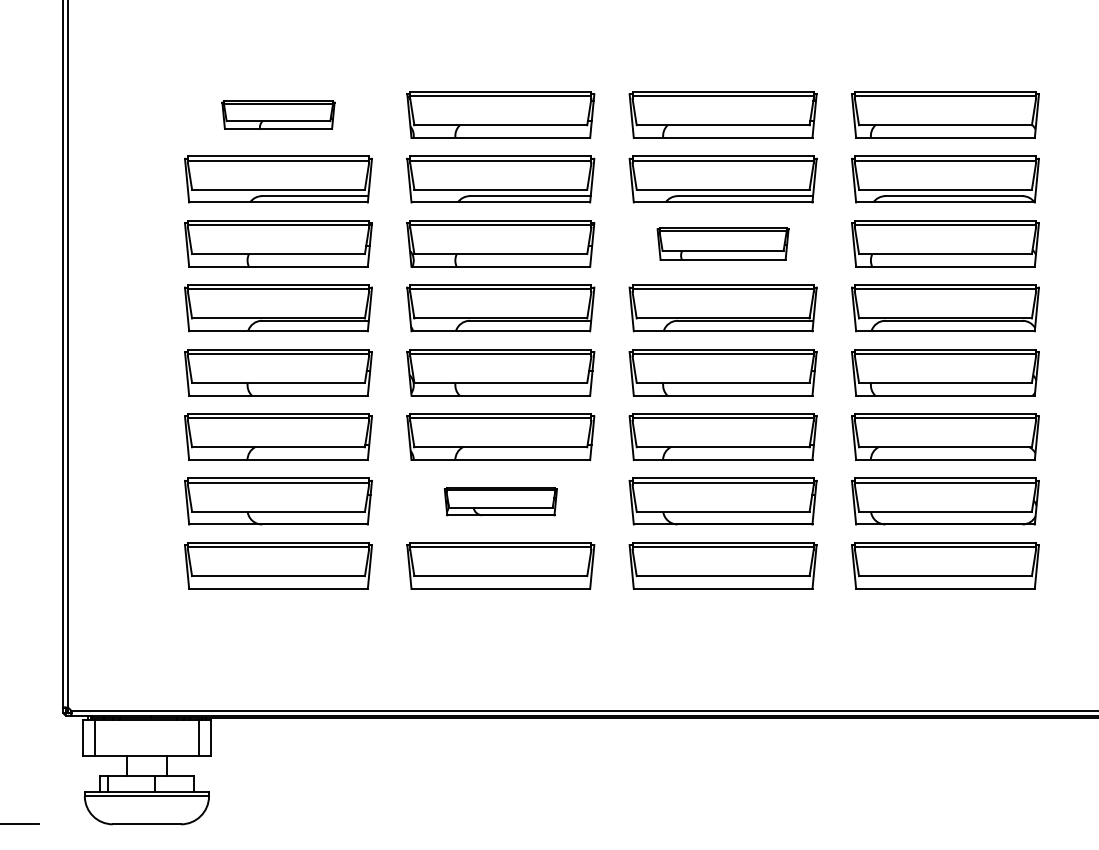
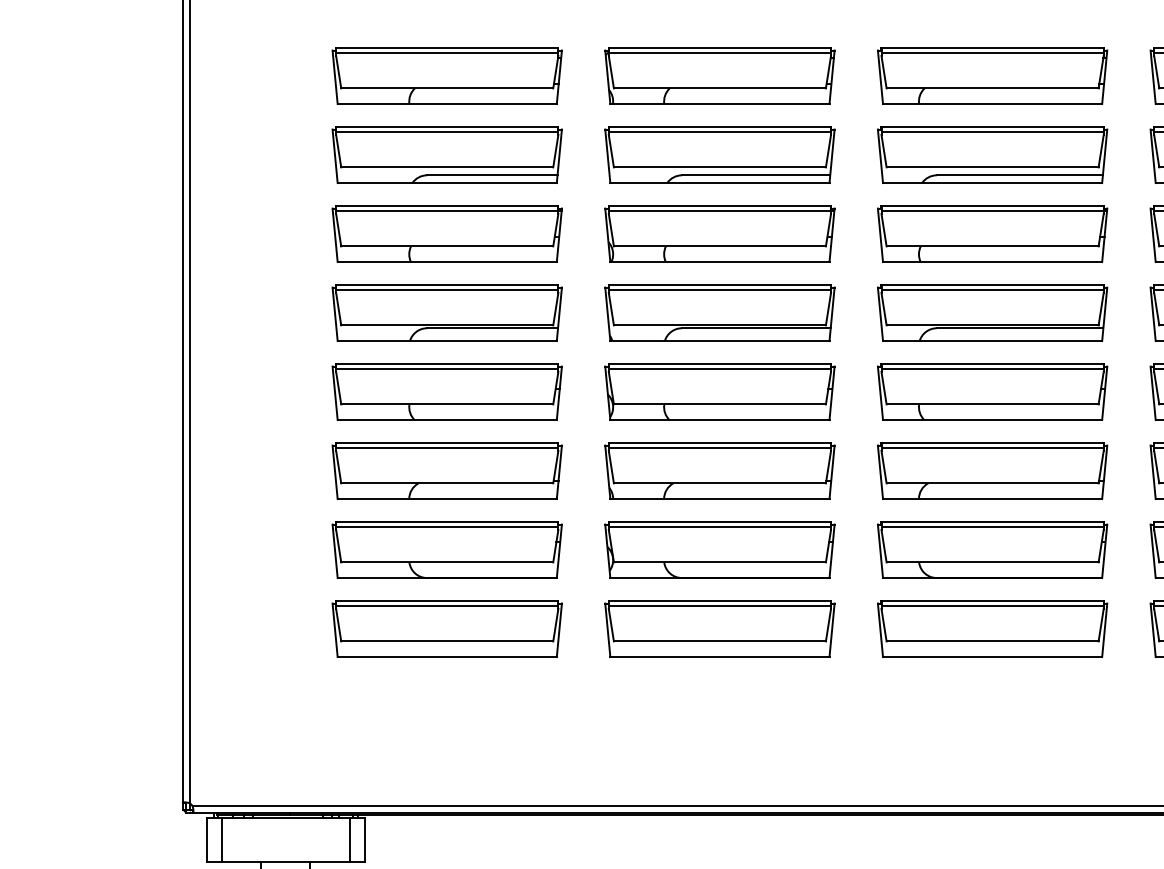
part: (278, 114) -> (447, 75), size x1.67
part: (722, 243) -> (991, 233), size x1.43
part: (500, 501) -> (719, 549), size x1.67

